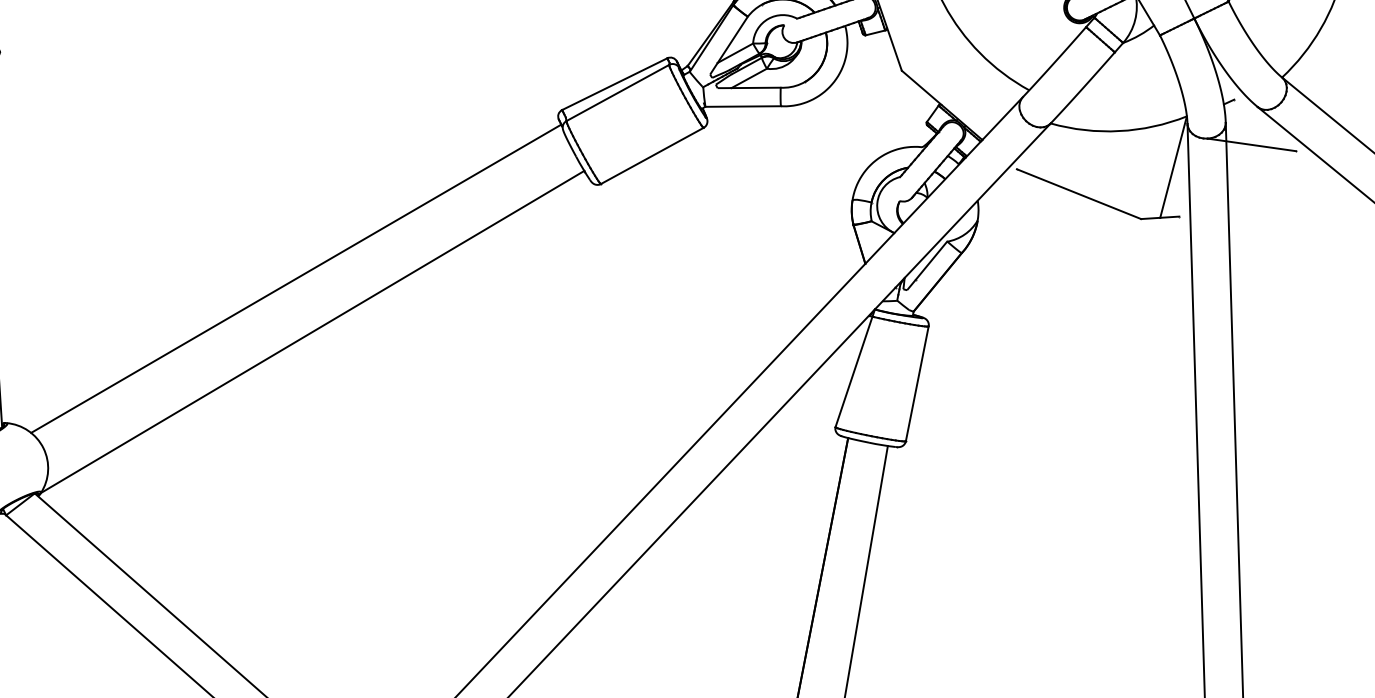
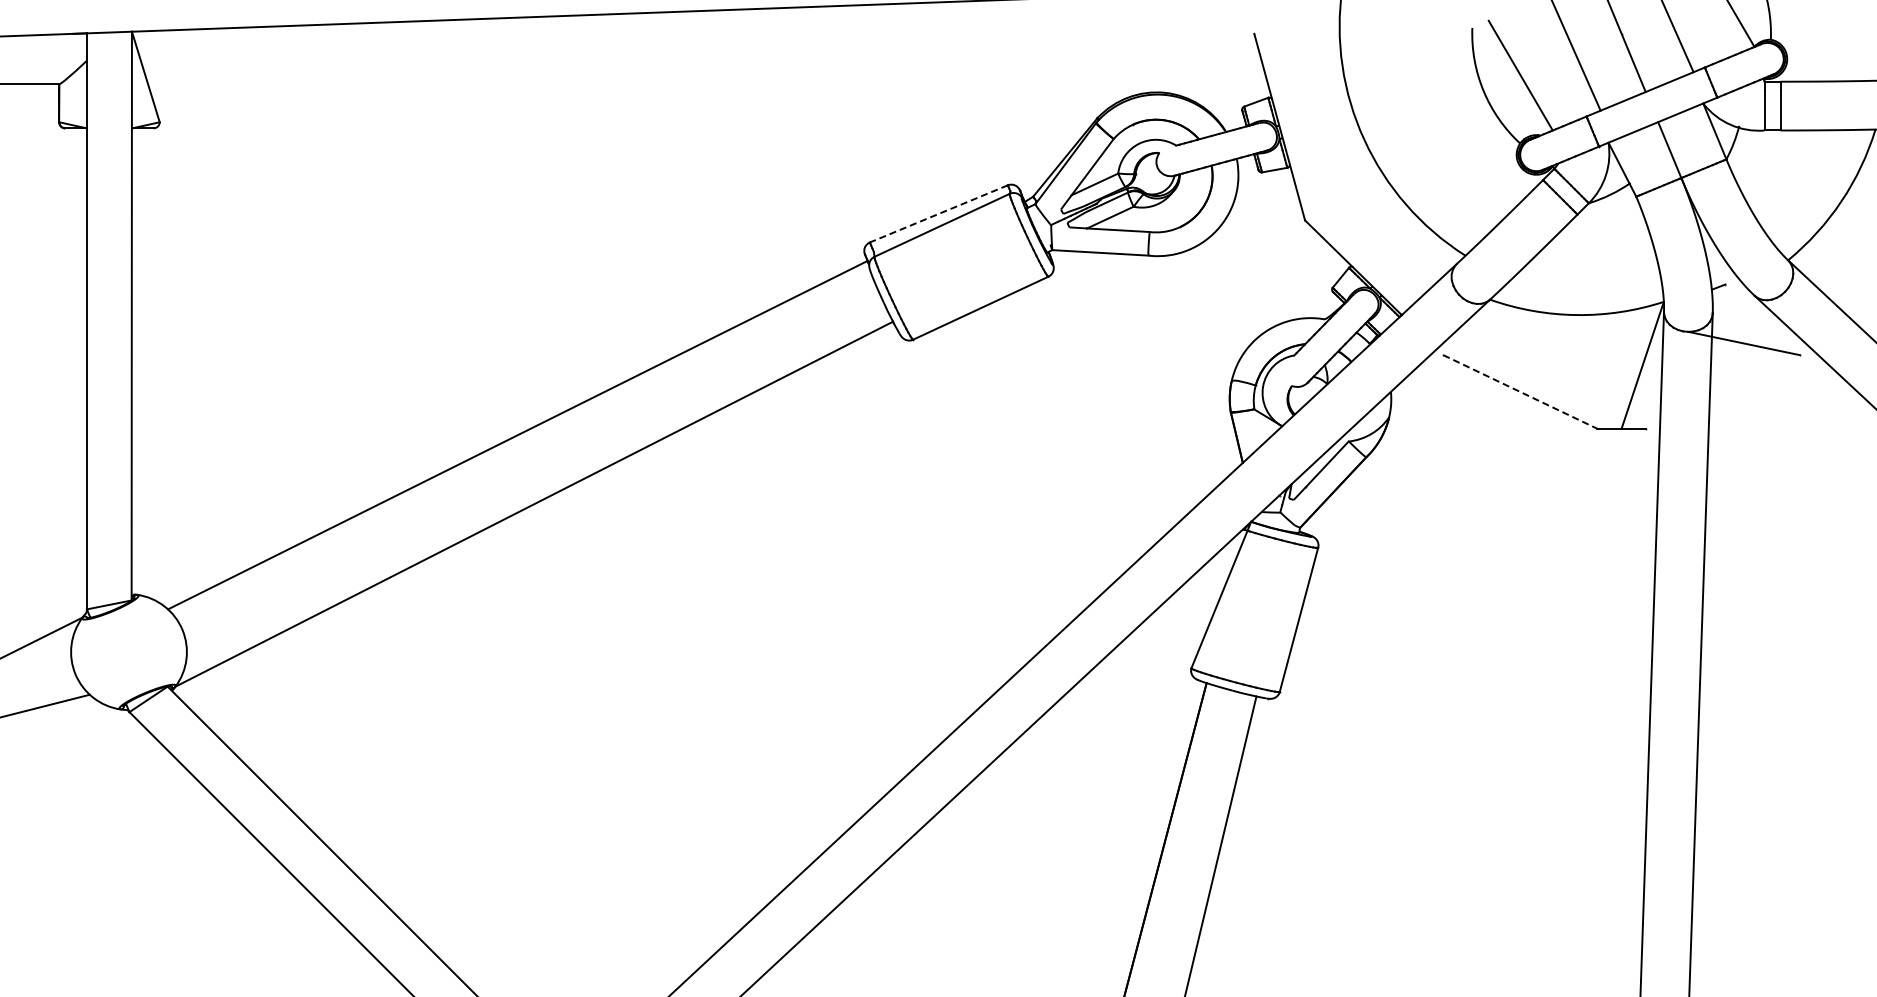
line: (614, 83) -> (938, 213), solid -> dashed
line: (1079, 194) -> (1520, 392), solid -> dashed

